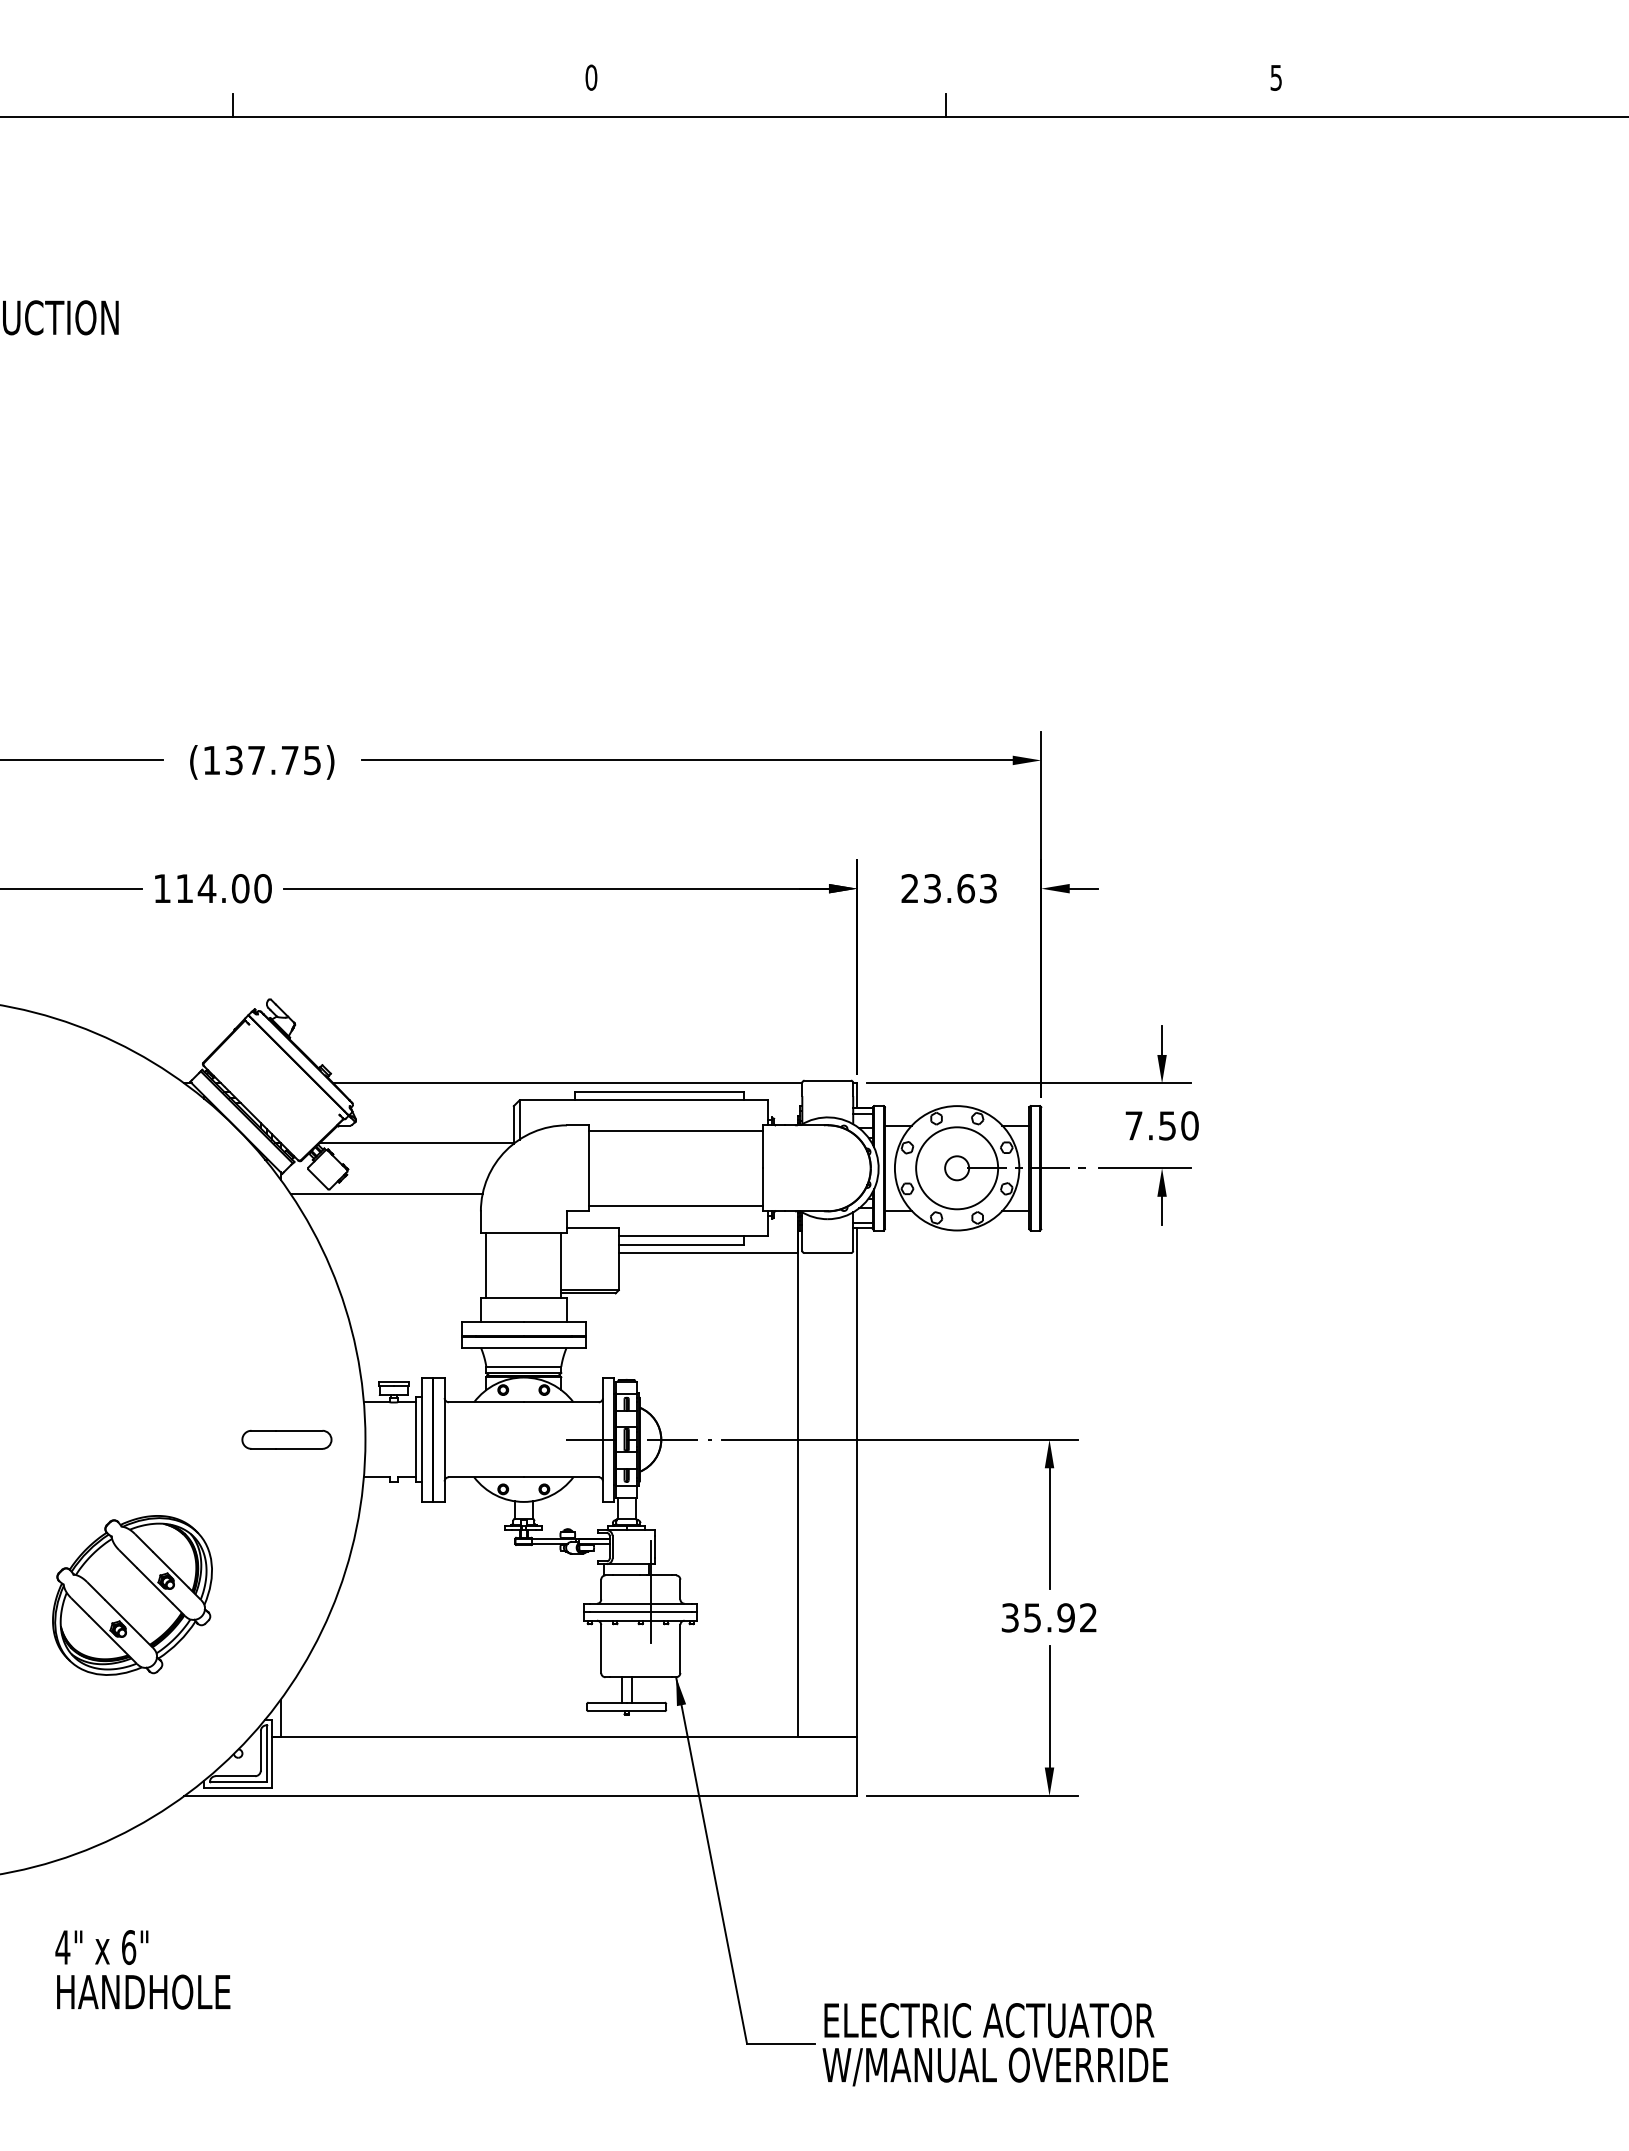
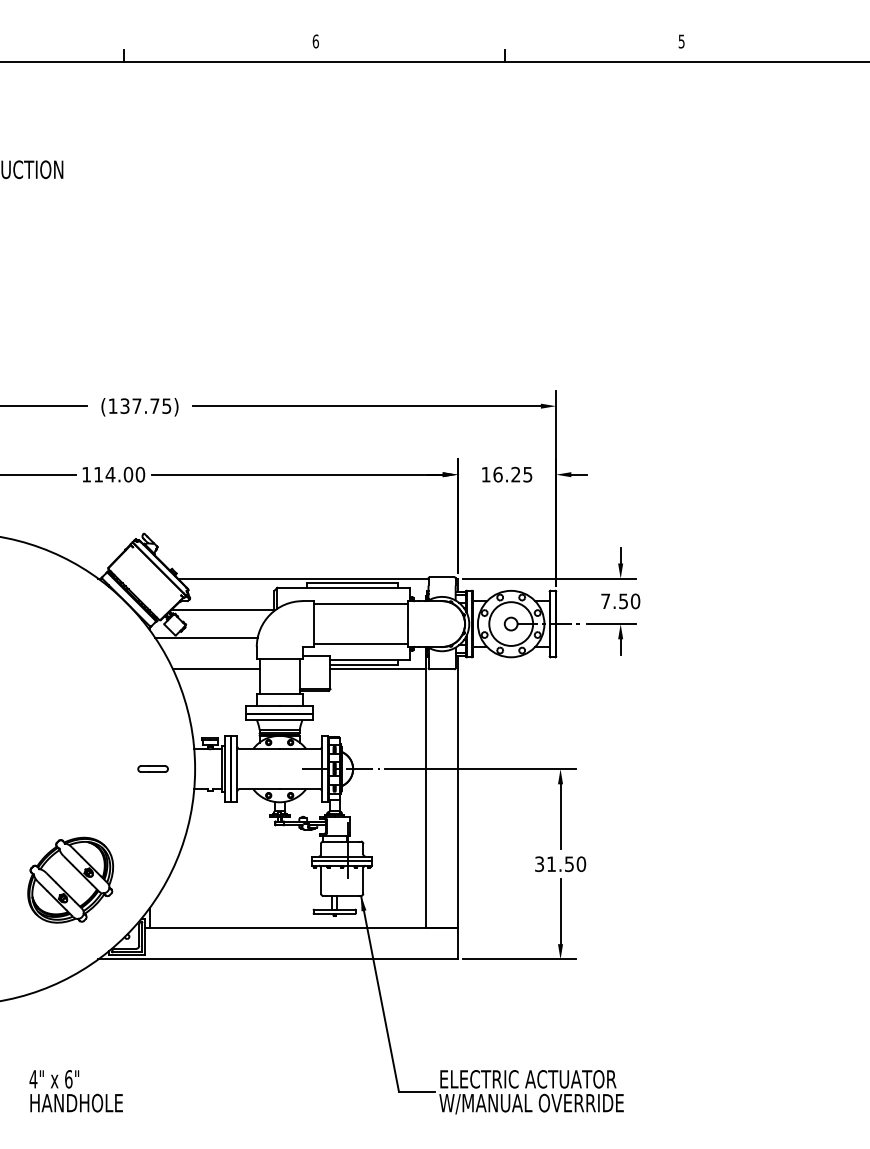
text: (590, 75) -> (315, 40), 0 -> 6
text: (948, 888) -> (506, 474), 23.63 -> 16.25
line: (405, 1253) -> (216, 669), added
part: (285, 1438) -> (152, 768), size x0.62
part: (132, 1594) -> (70, 879), moved
text: (1060, 1618) -> (566, 864), 35.92 -> 31.50
text: (141, 1970) -> (75, 1091), moved

